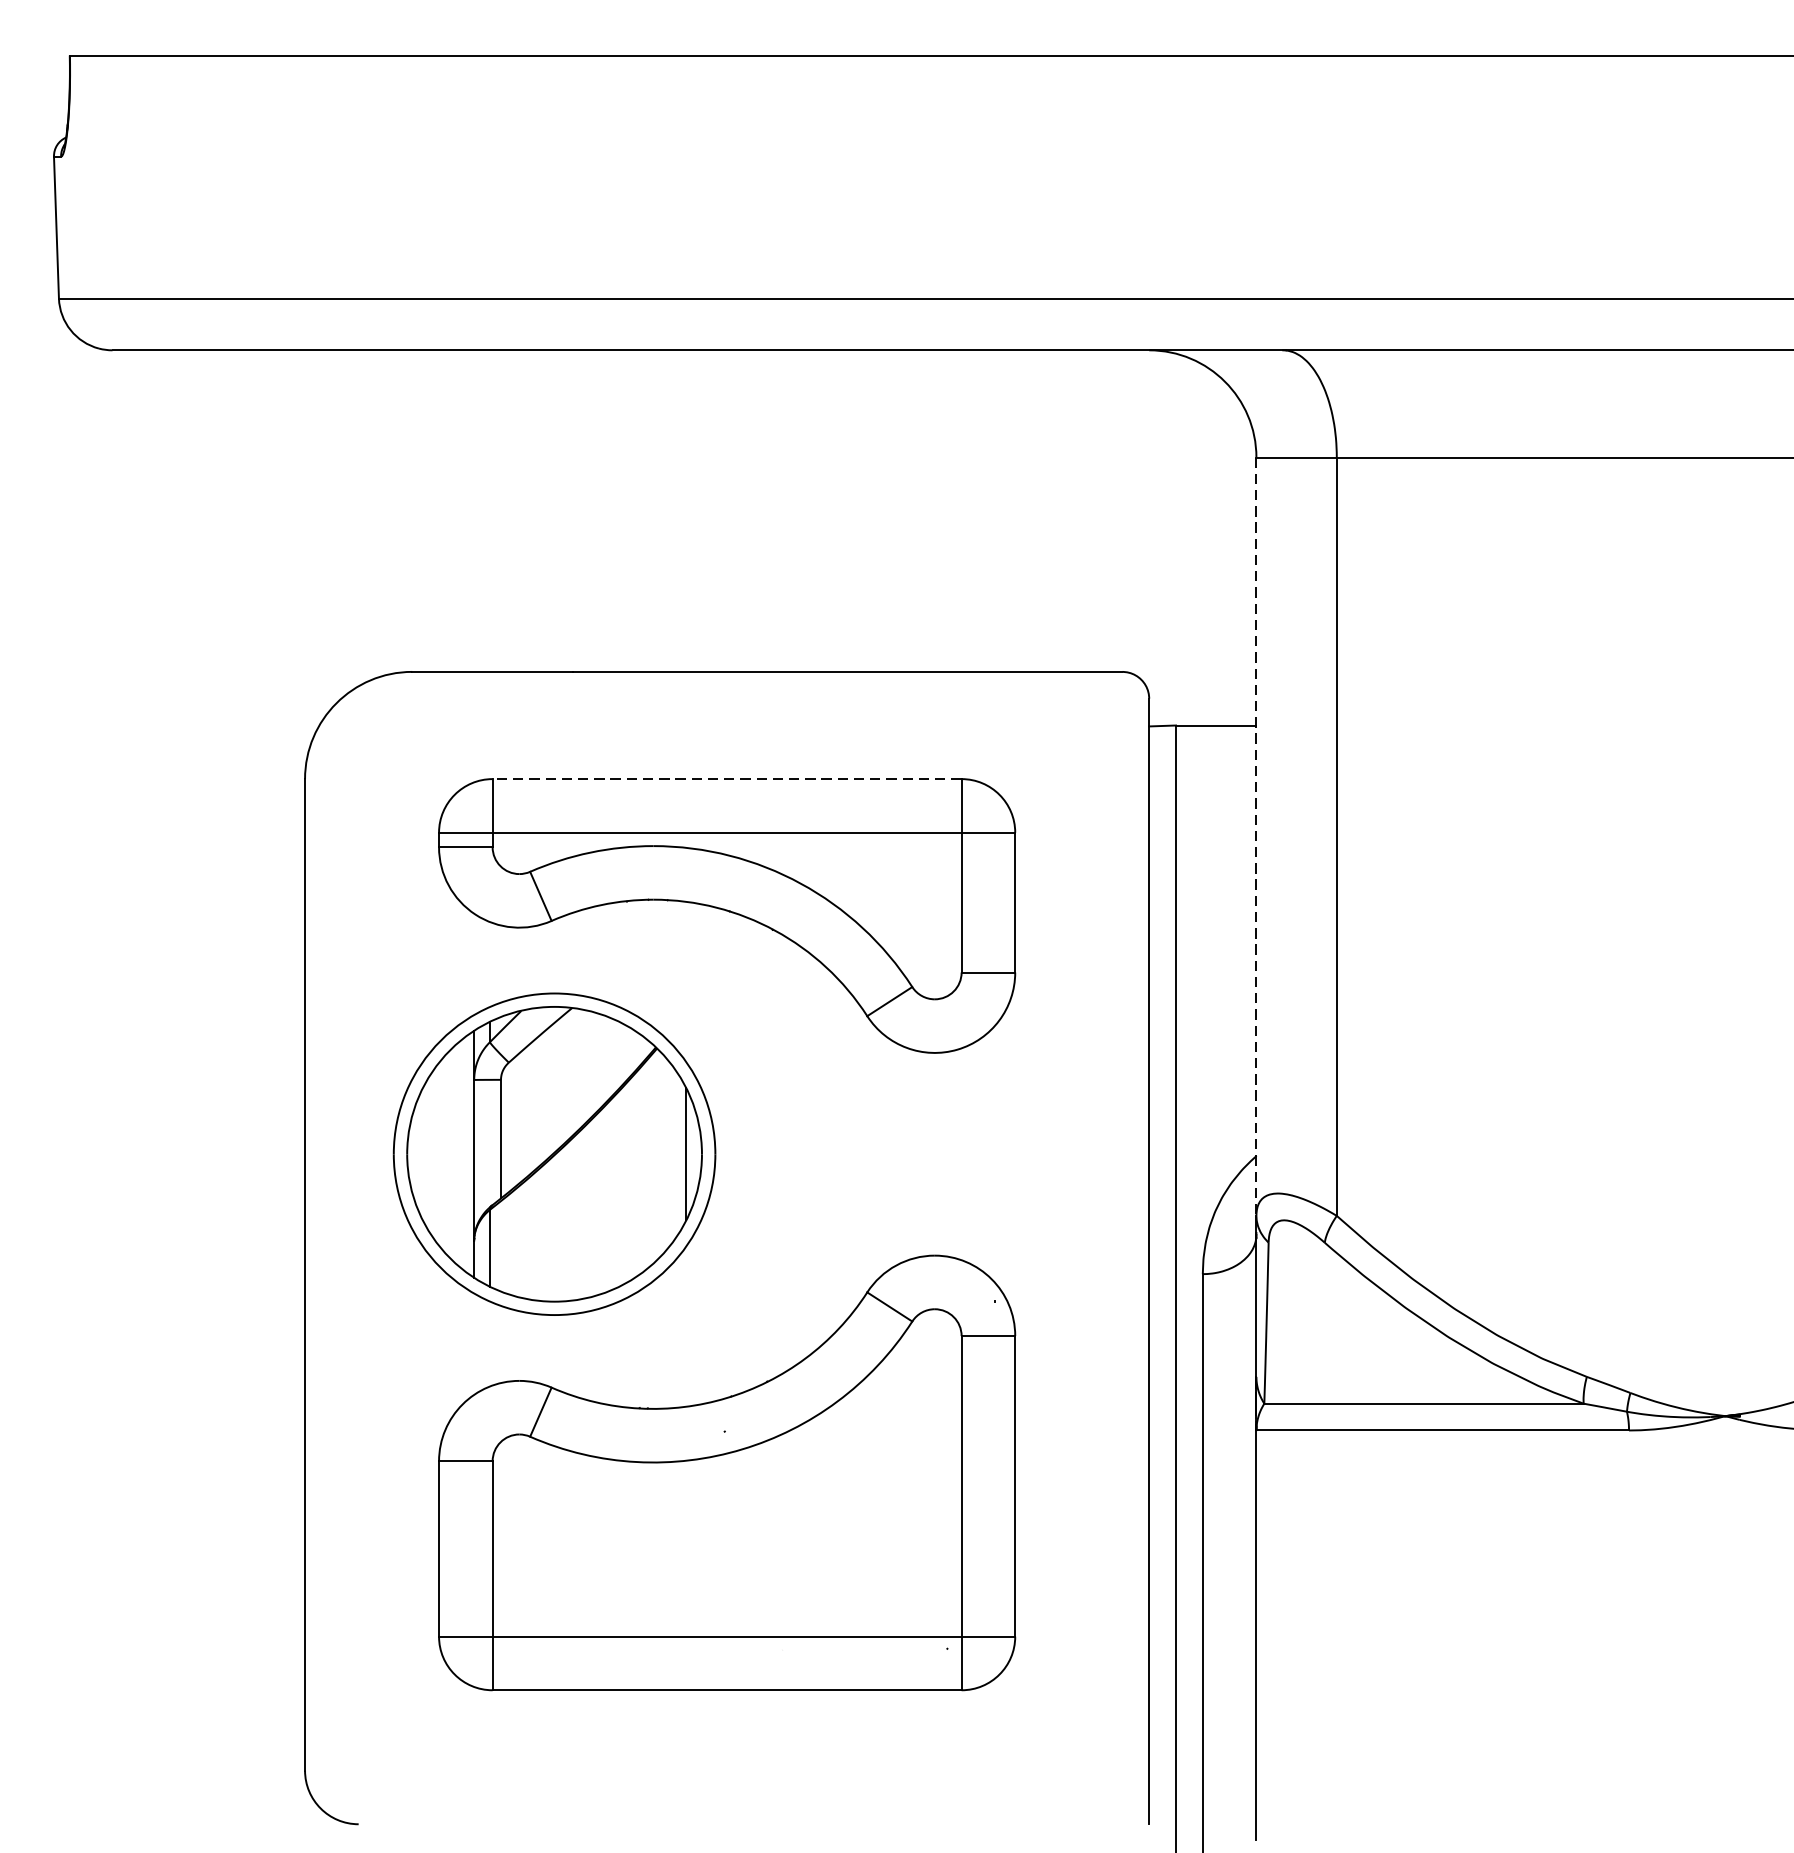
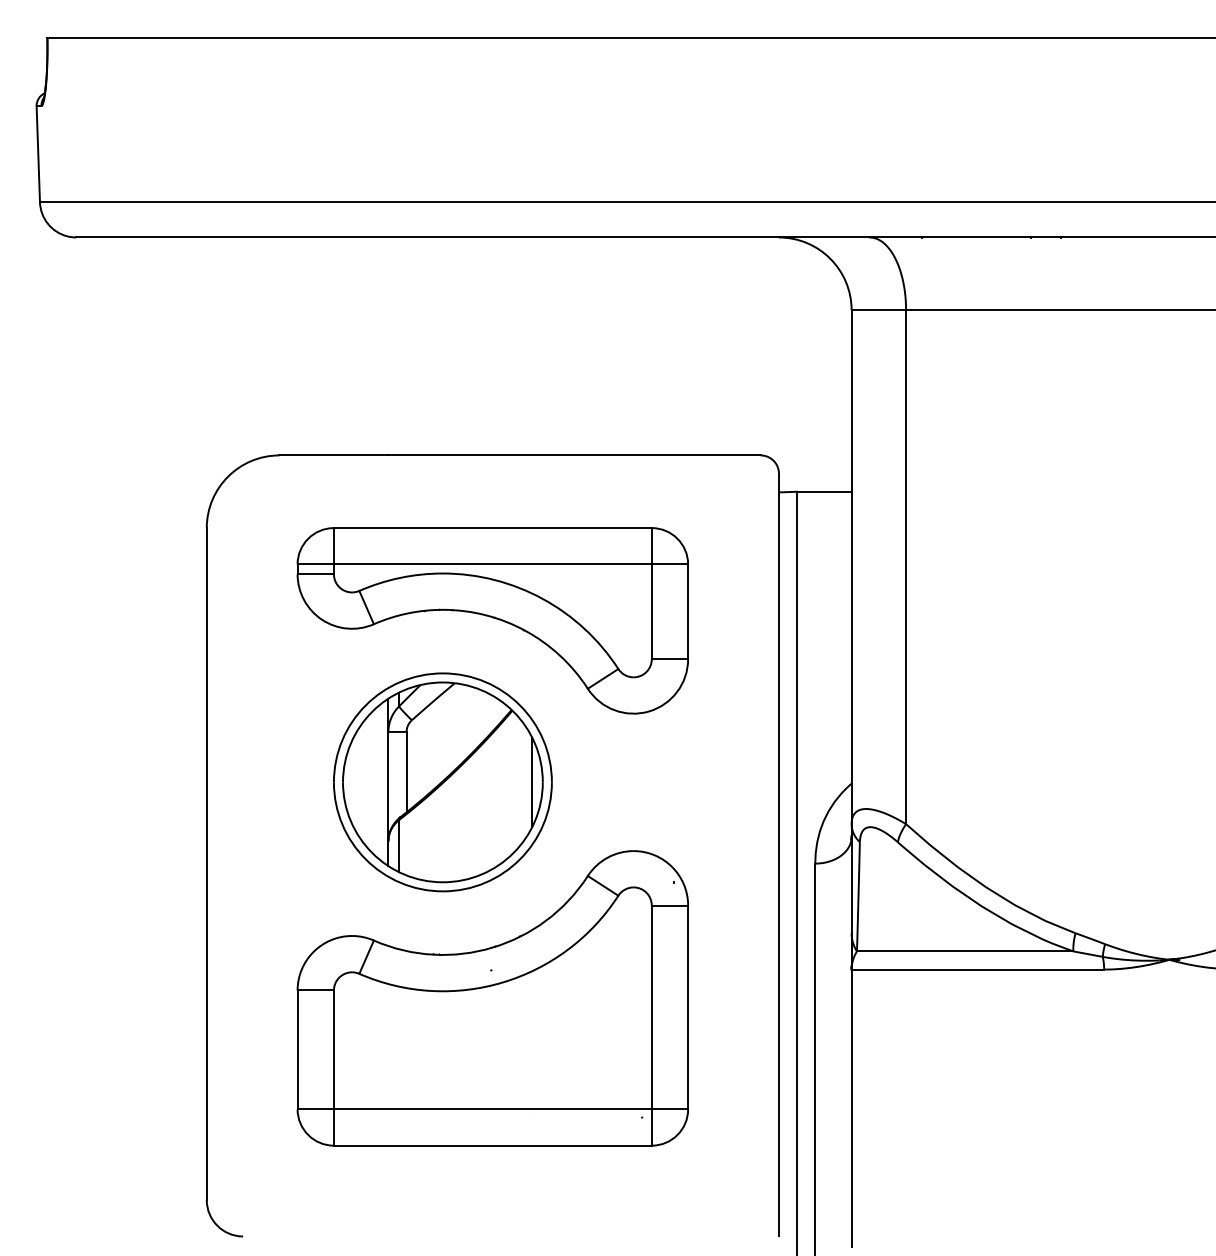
line: (726, 779) -> (492, 528), dashed -> solid
line: (1256, 837) -> (851, 567), dashed -> solid
part: (553, 1154) -> (442, 782), moved

